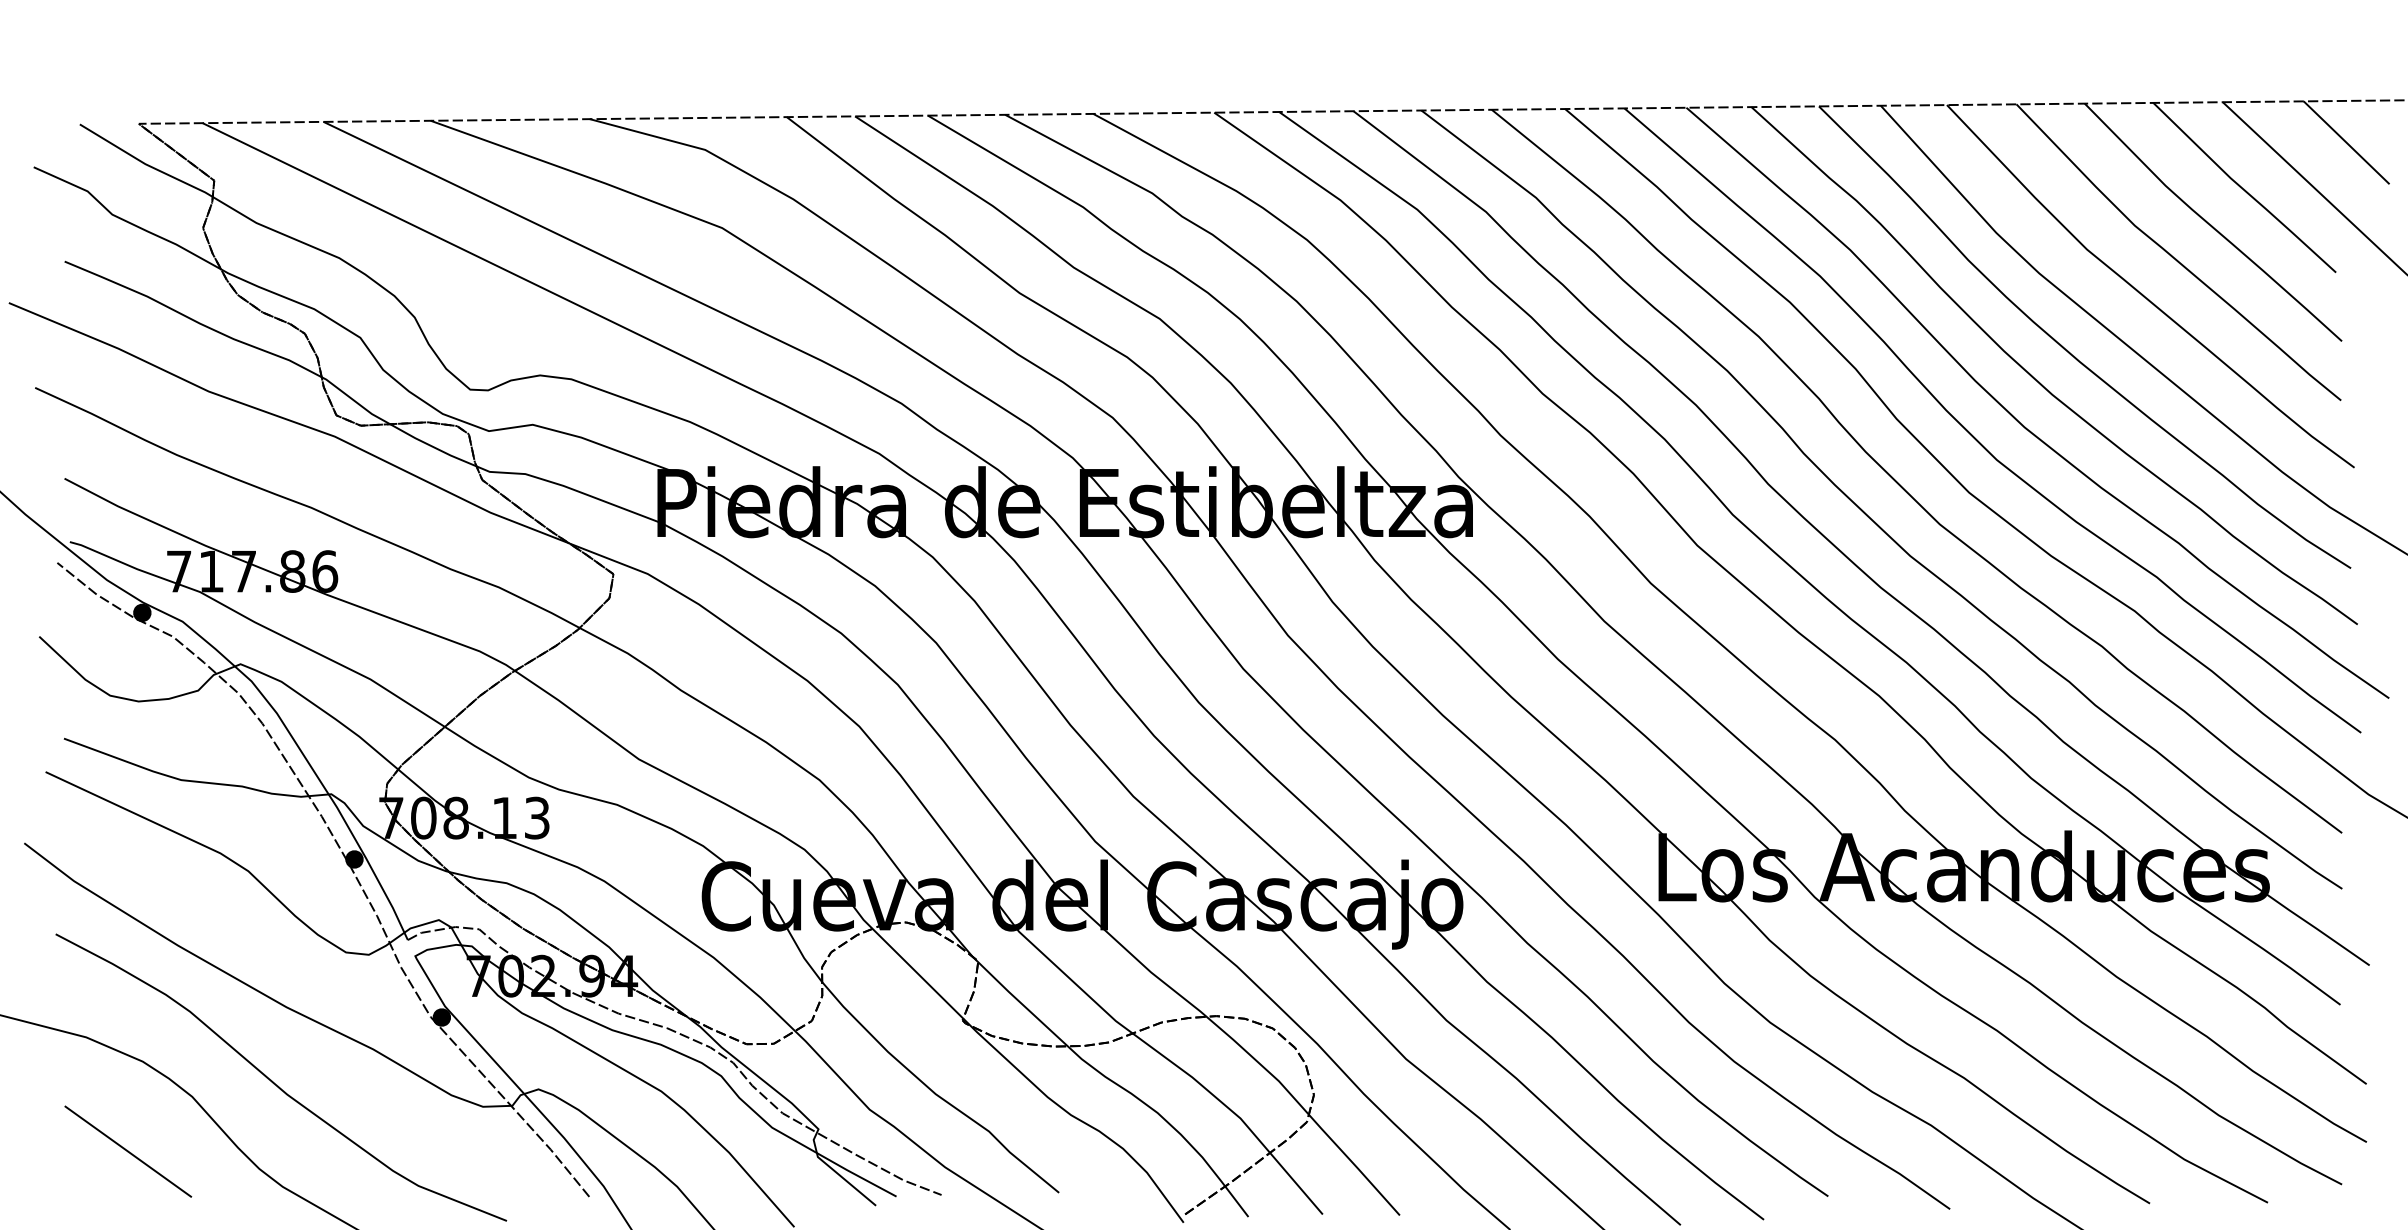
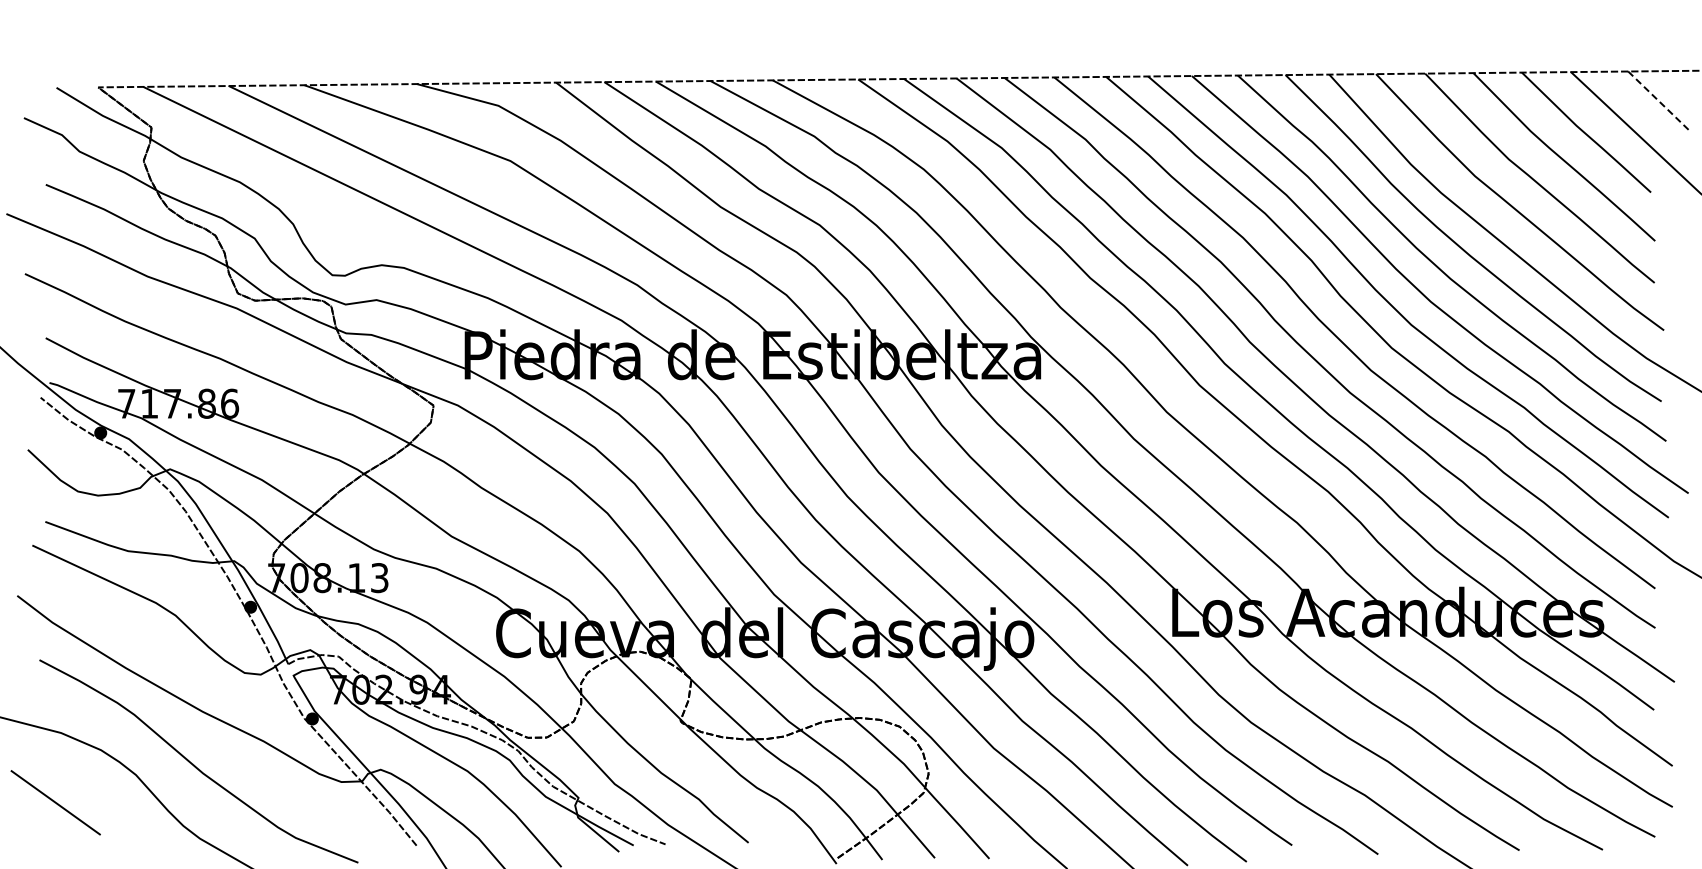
line: (2346, 143) -> (1658, 101), solid -> dashed
line: (127, 1151) -> (55, 802), moved

